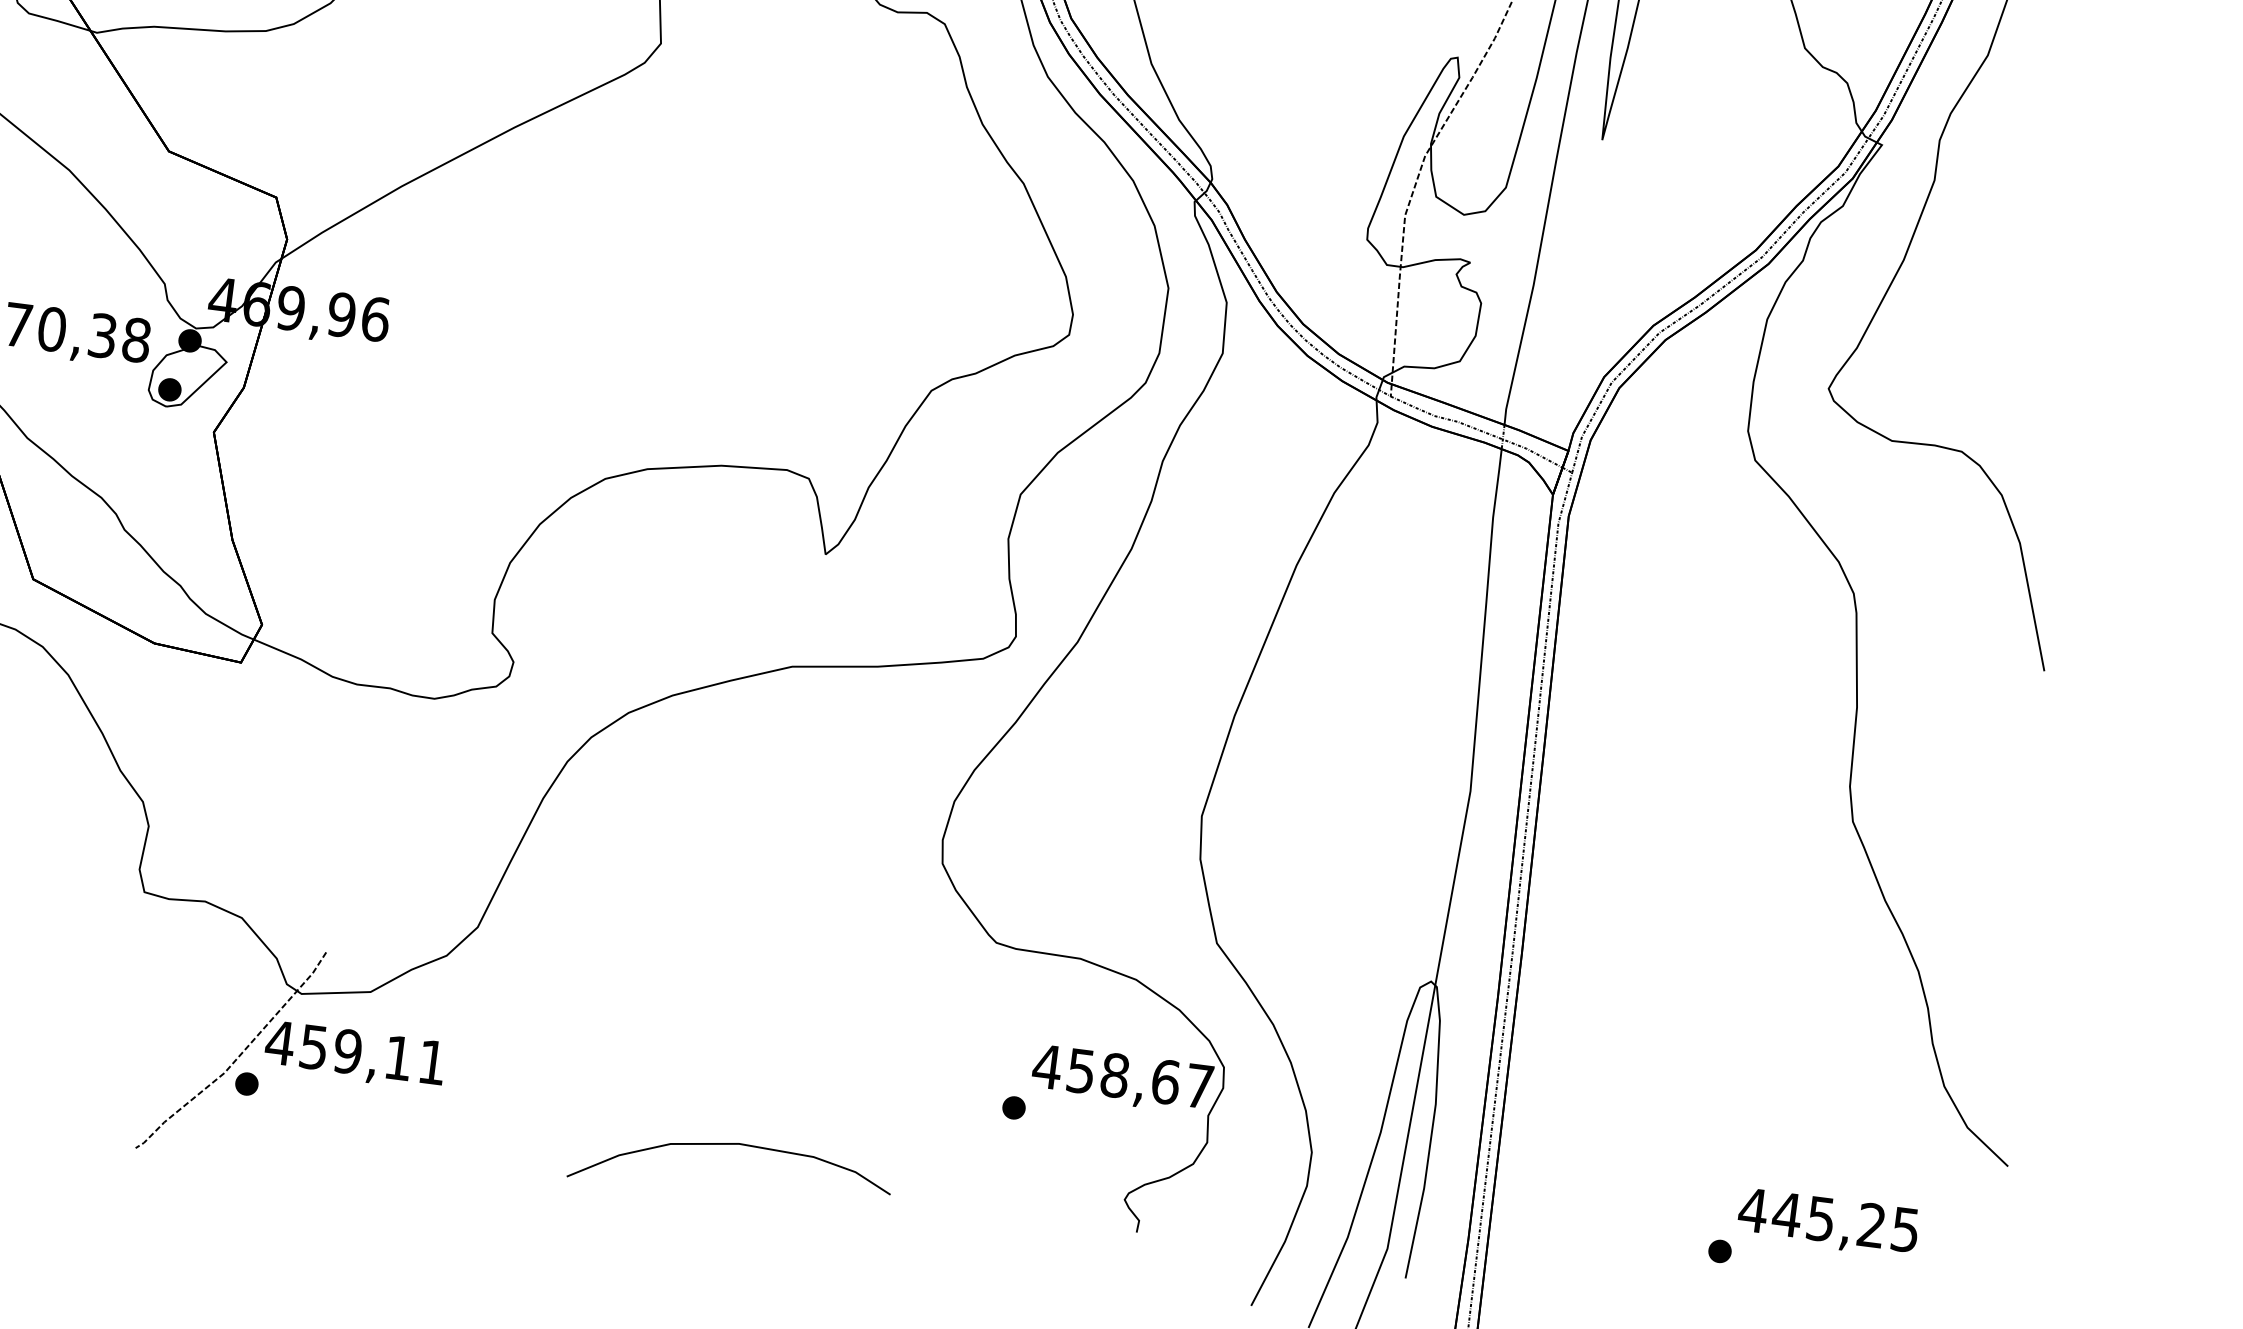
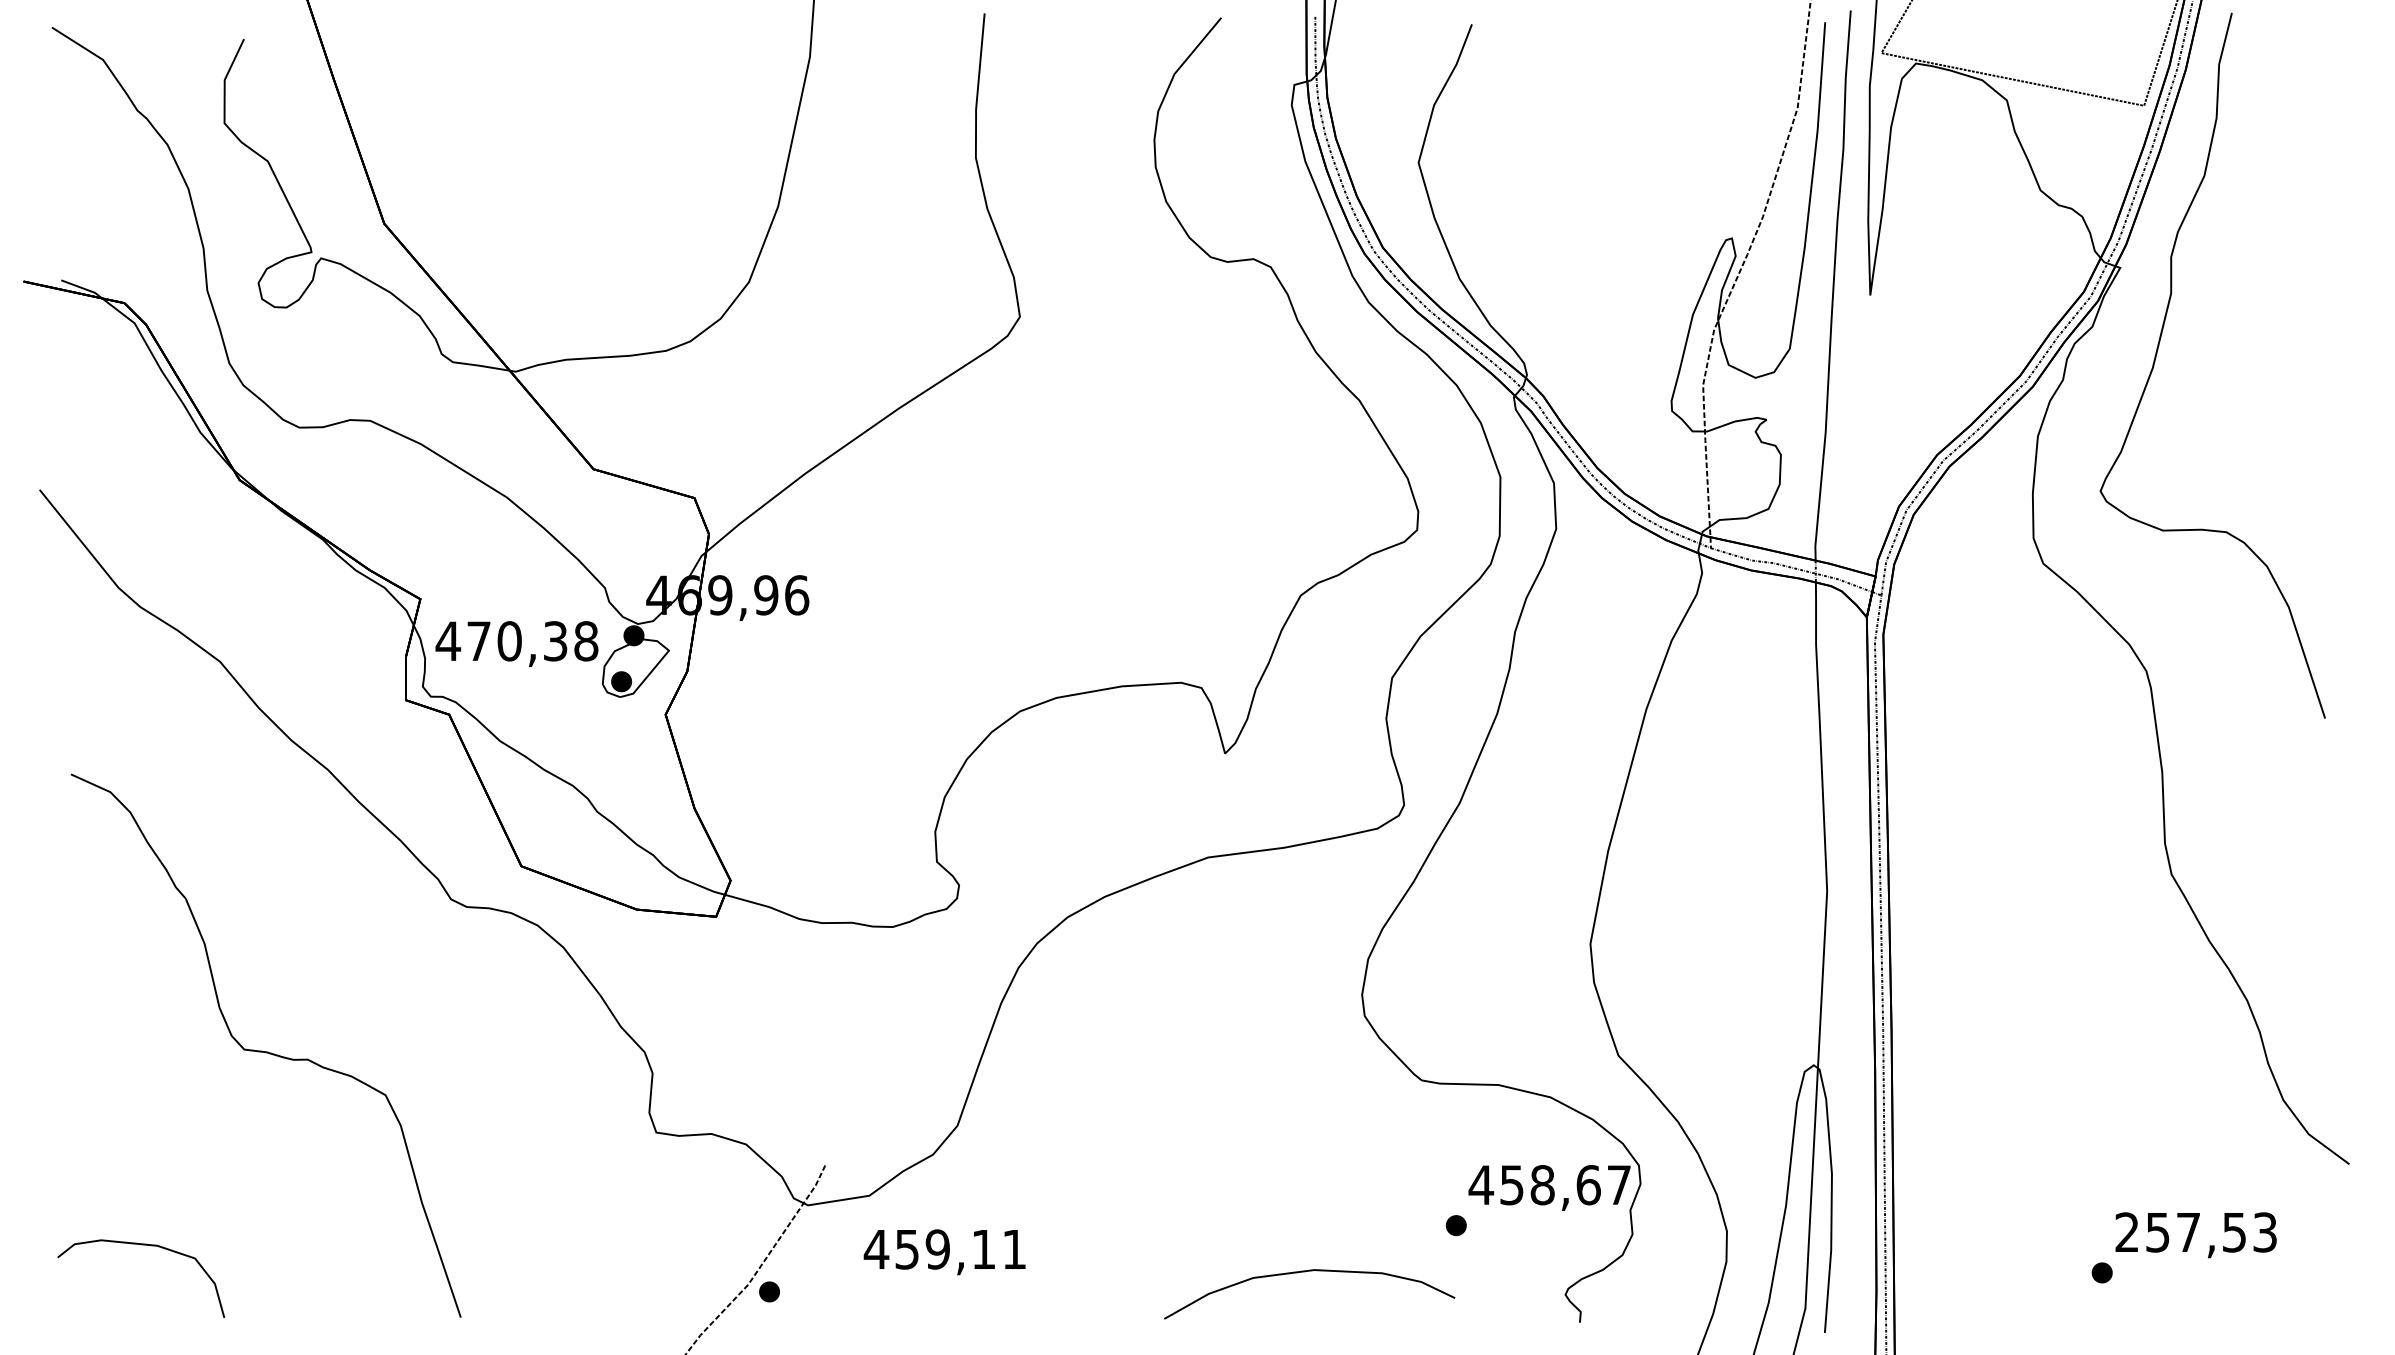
text: (354, 1055) -> (944, 1252), moved
curve: (729, 1145) -> (1305, 1272), moved
text: (1828, 1220) -> (2195, 1232), 445,25 -> 257,53

